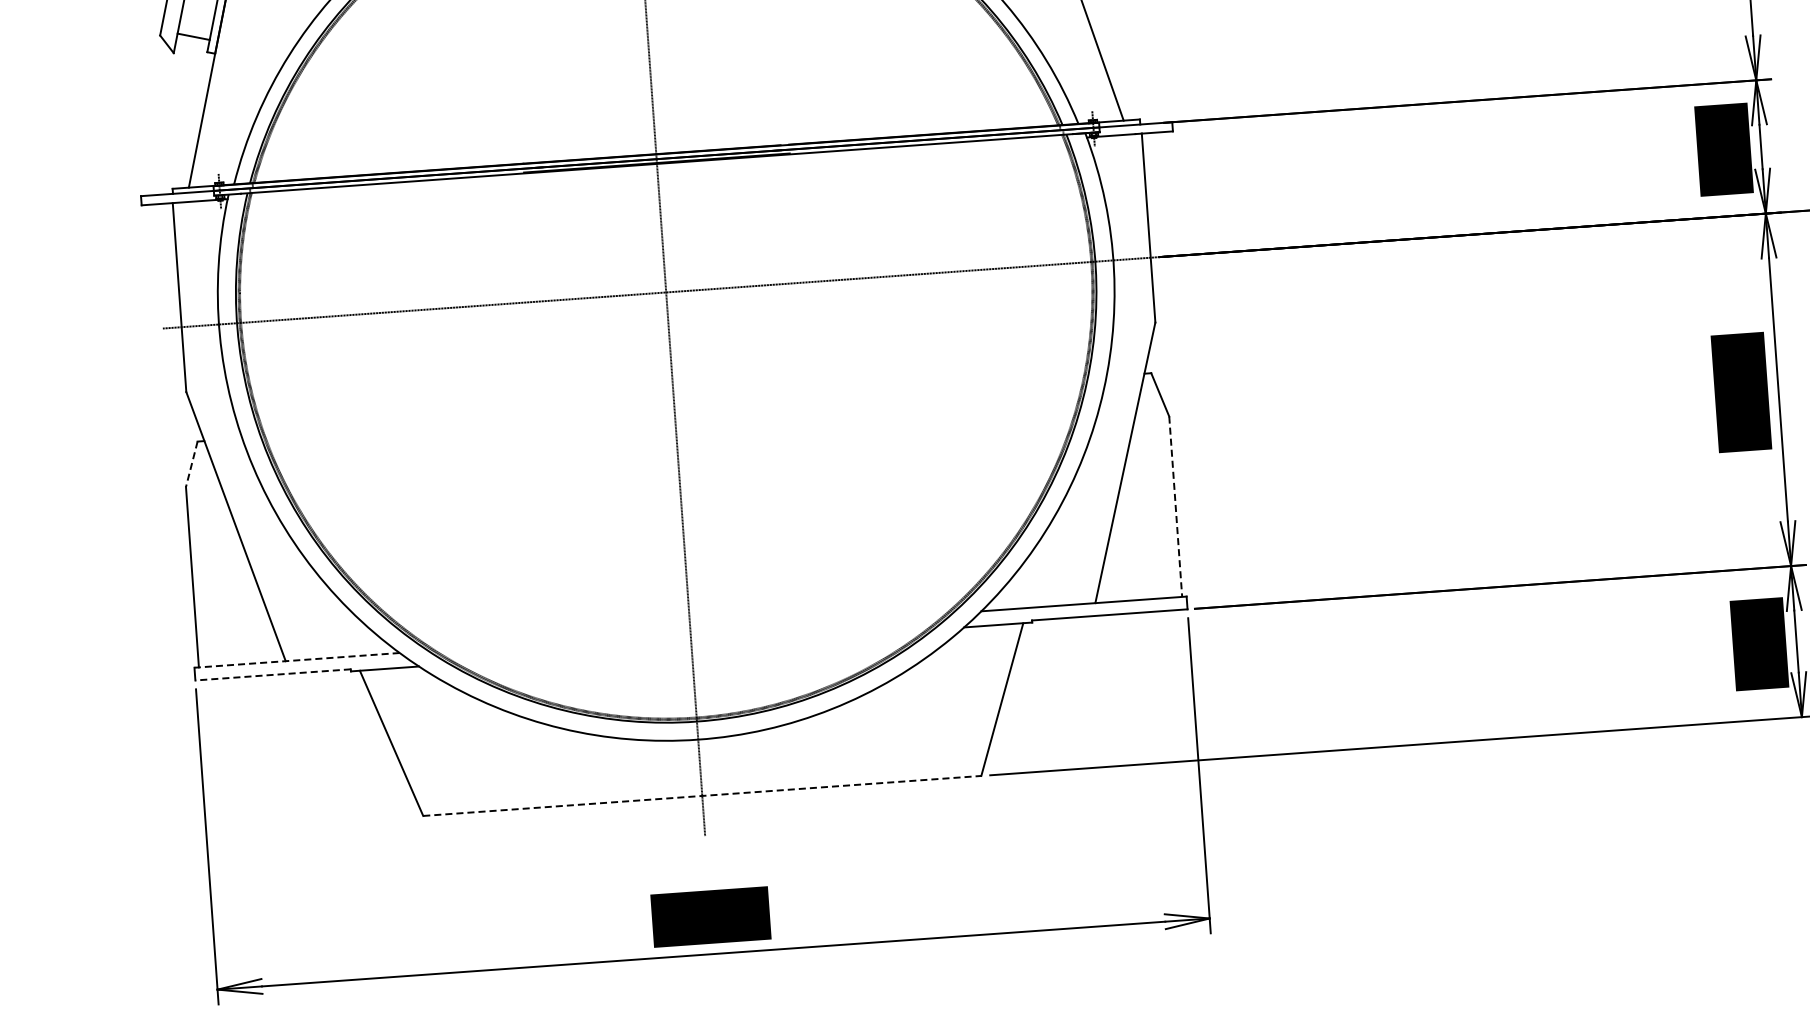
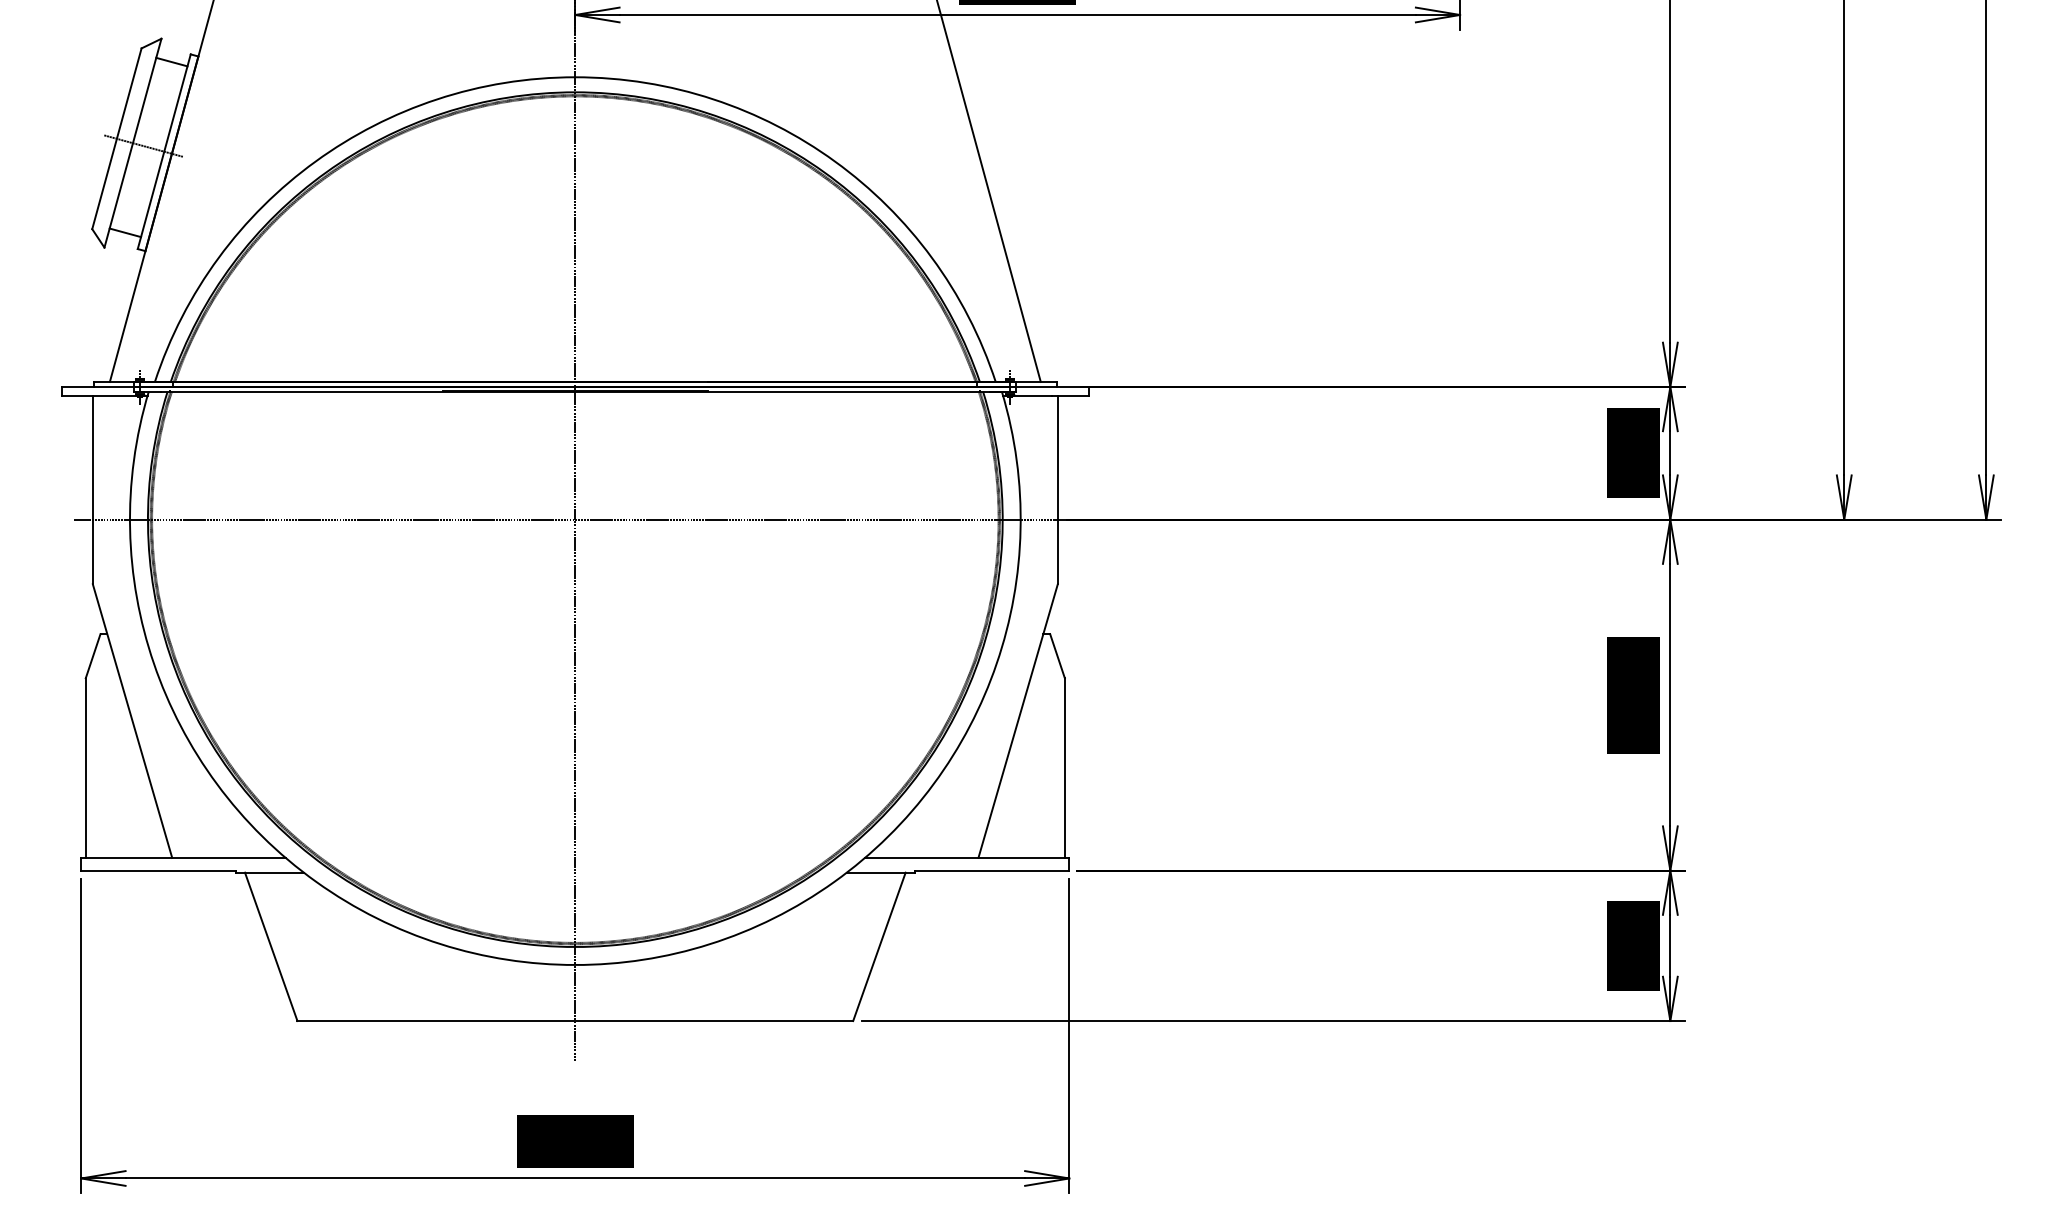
line: (191, 464) -> (92, 656), dashed -> solid
line: (1175, 507) -> (1064, 768), dashed -> solid
line: (297, 659) -> (183, 857), dashed -> solid
line: (272, 674) -> (158, 870), dashed -> solid
line: (702, 796) -> (575, 1021), dashed -> solid

